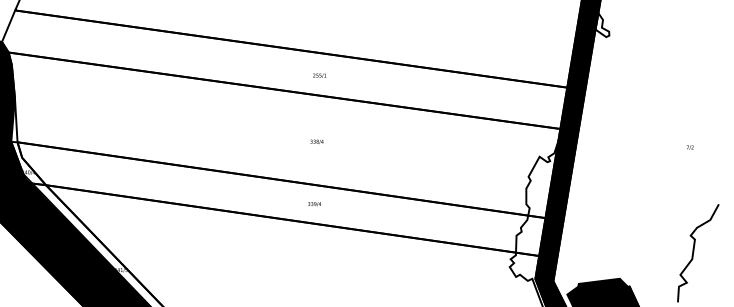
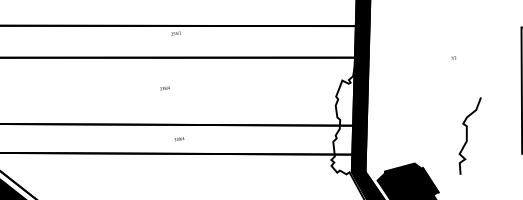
text: (319, 75) -> (176, 33), moved
text: (316, 141) -> (164, 88), moved

